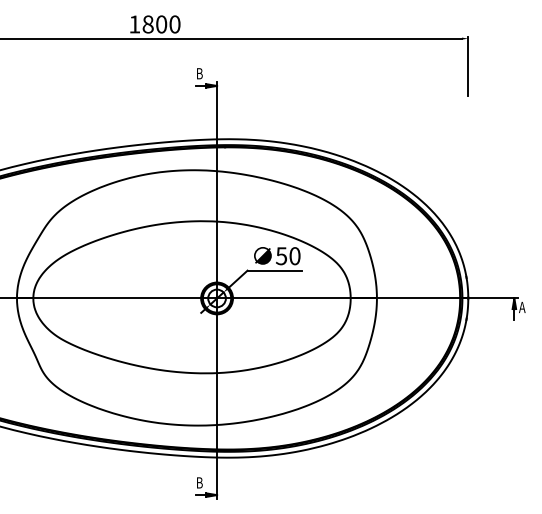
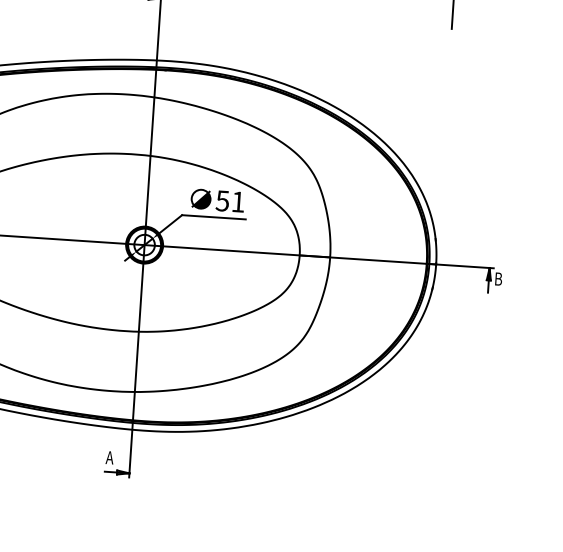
text: (294, 256) -> (237, 202), 50 -> 51
text: (522, 307) -> (498, 279), A -> B
text: (199, 482) -> (110, 457), B -> A

